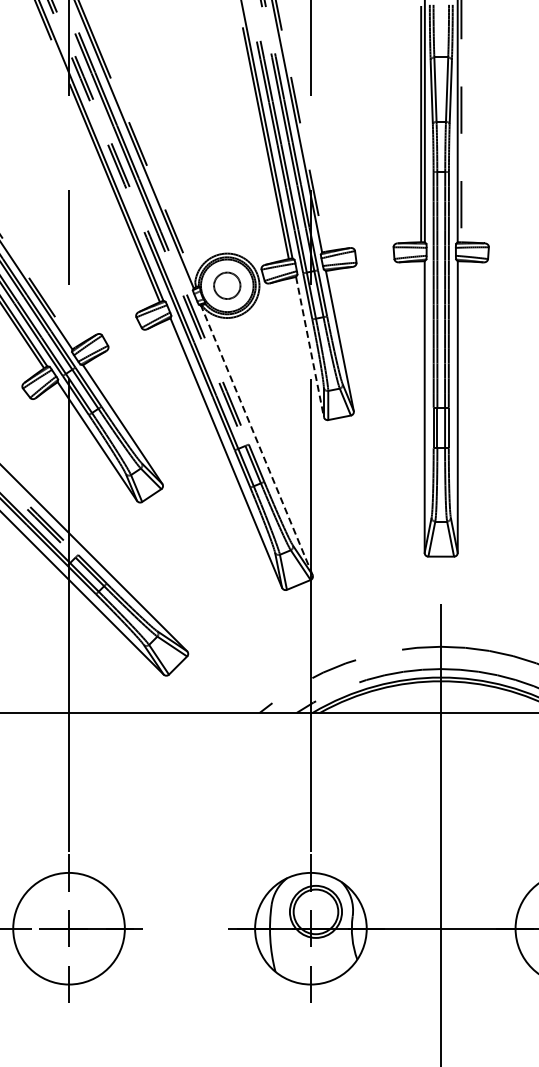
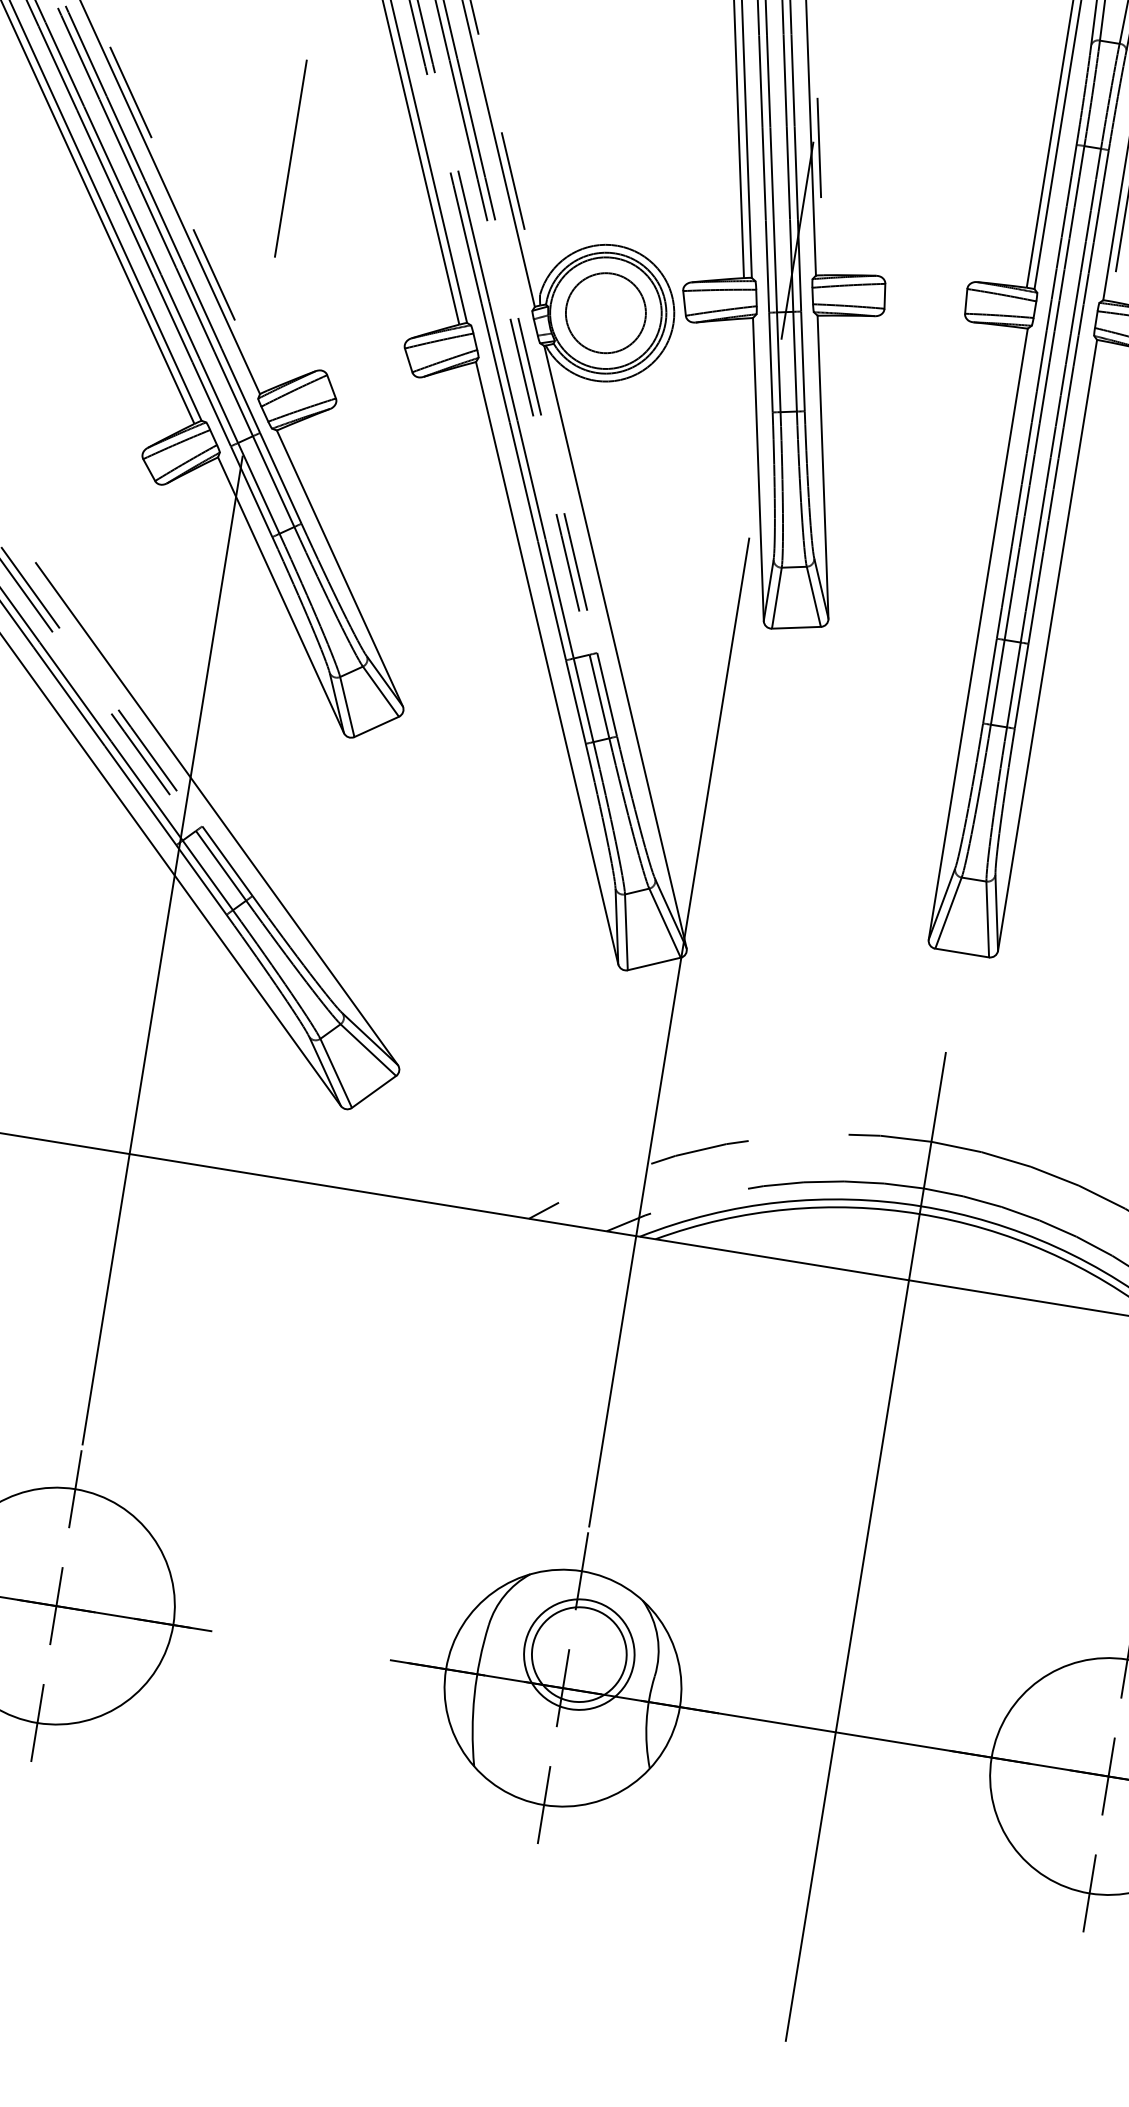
circle: (227, 285) -> (606, 312), size x1.43
line: (310, 347) -> (759, 470), dashed -> solid
line: (256, 440) -> (614, 647), dashed -> solid

